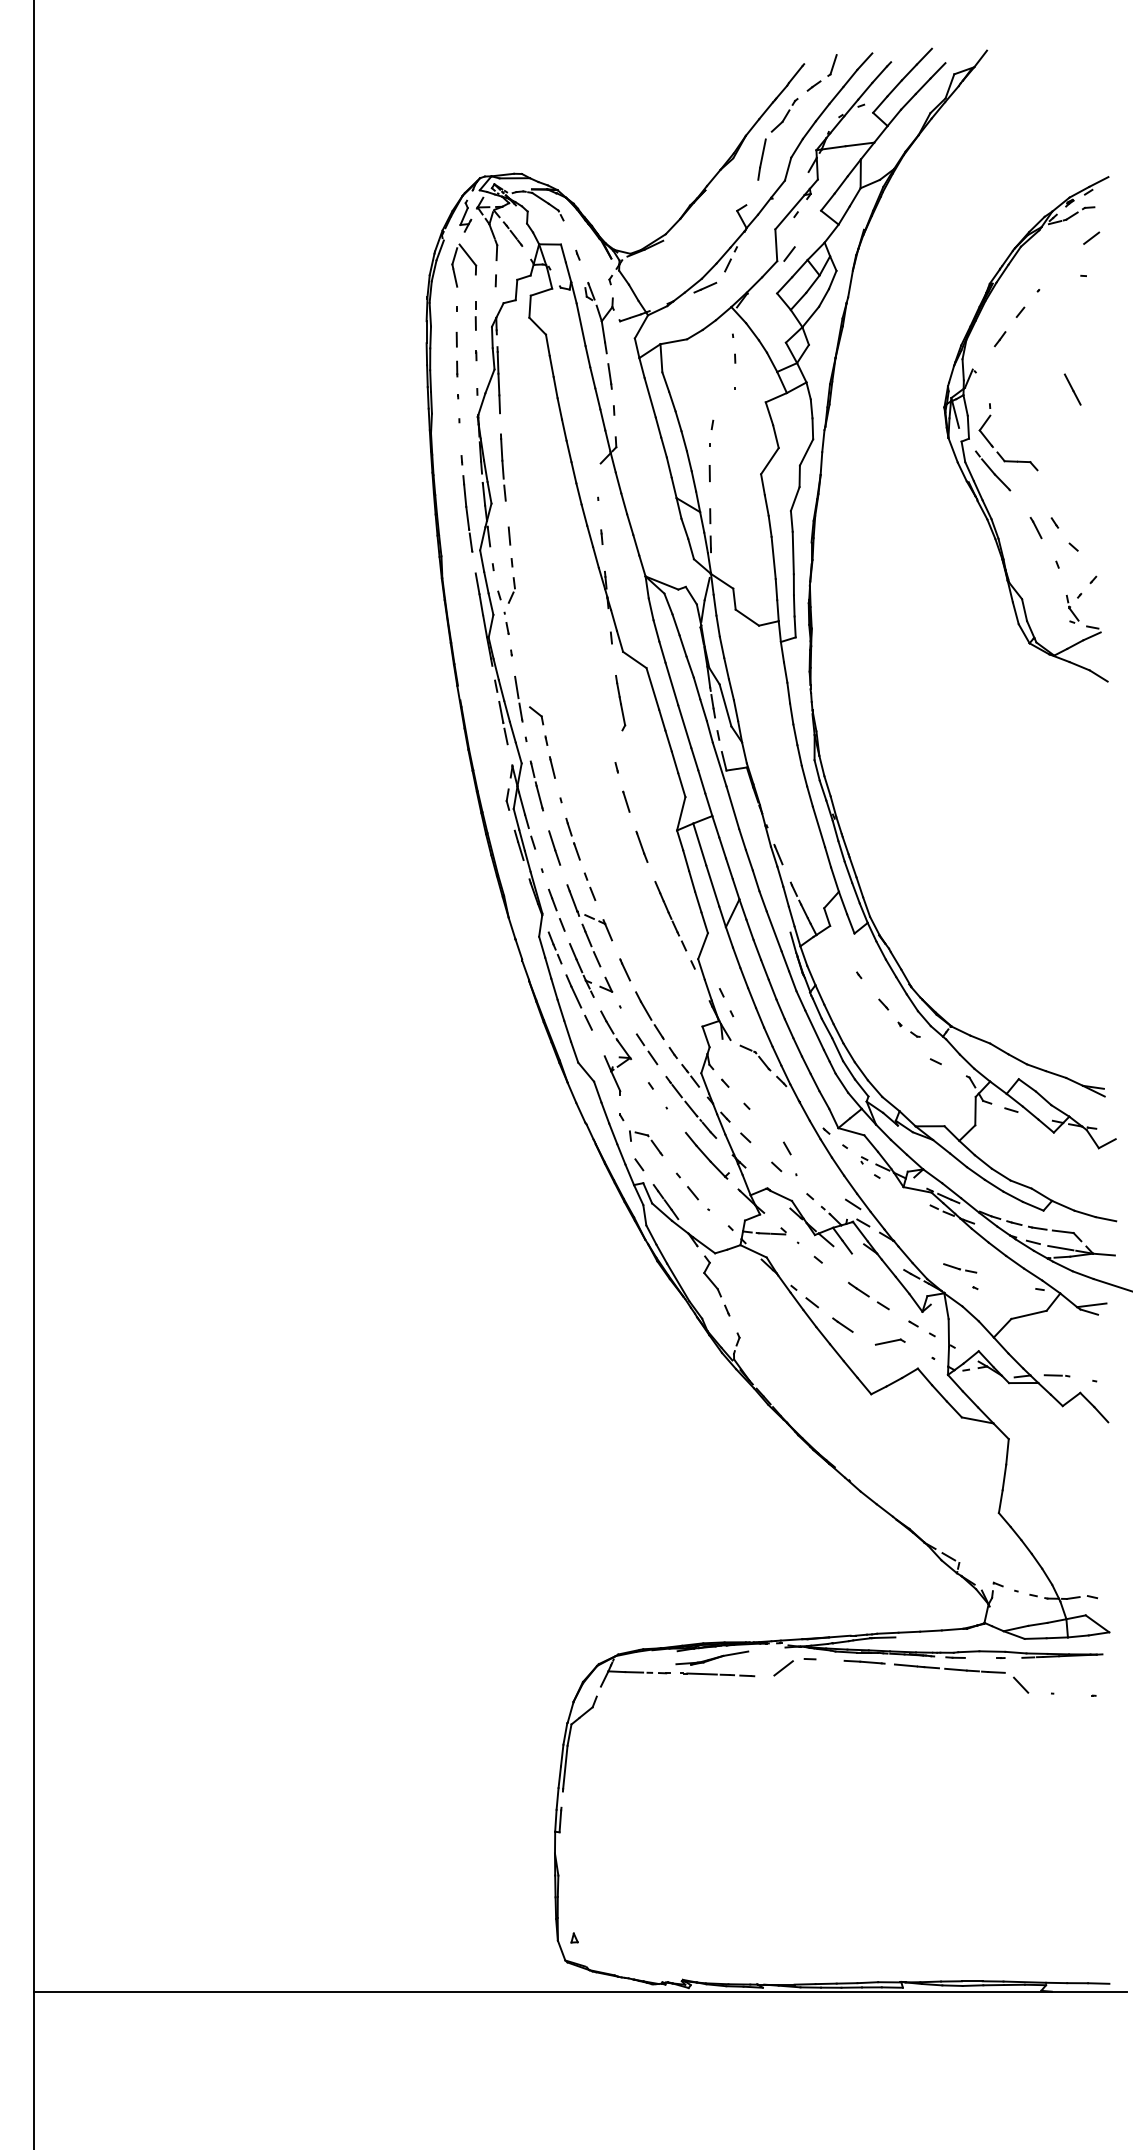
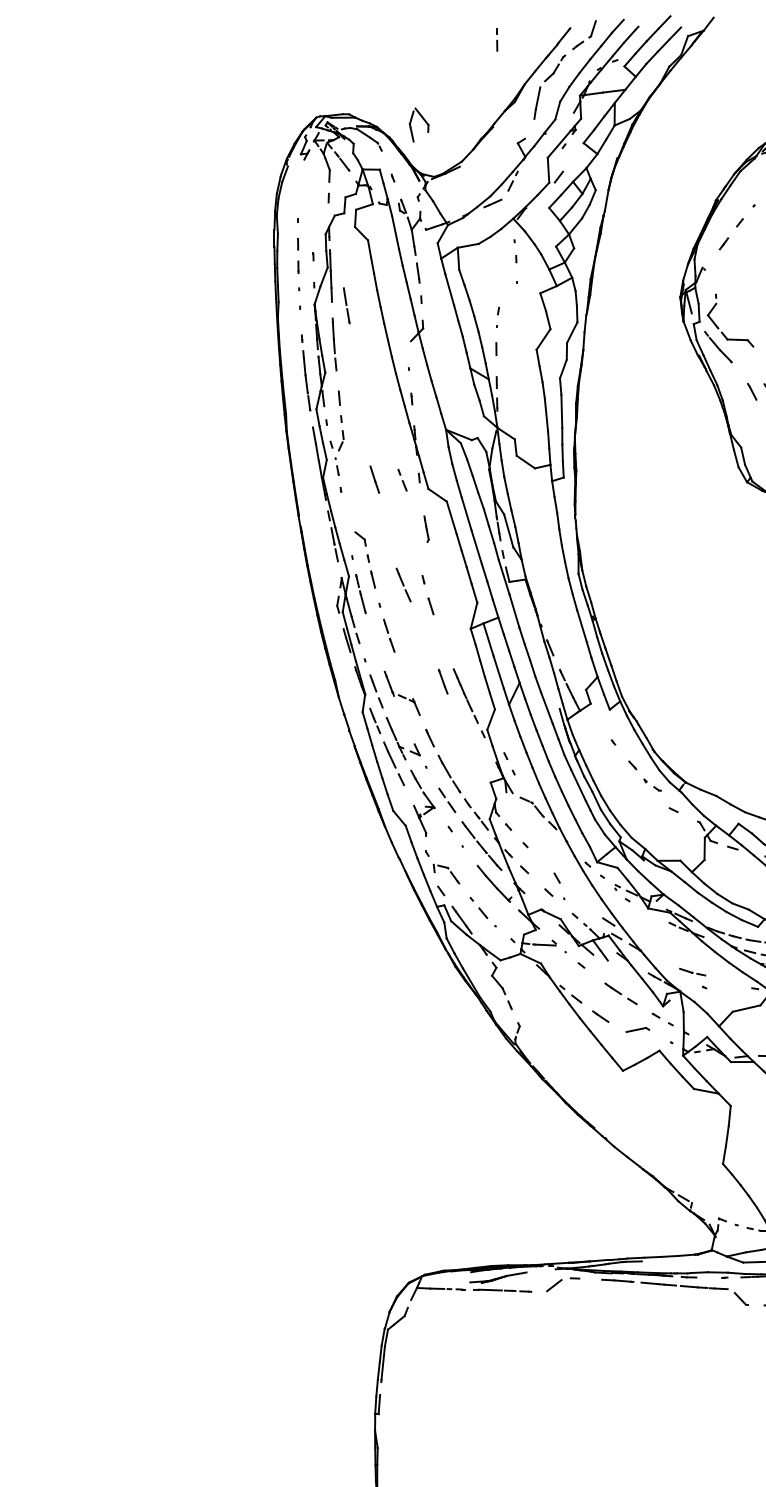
part: (470, 260) -> (424, 121), moved
part: (475, 315) -> (496, 39), moved
line: (518, 698) -> (346, 305), moved
part: (620, 703) -> (426, 529), size x0.6
line: (641, 846) -> (442, 681), moved
line: (554, 847) -> (374, 479), moved
part: (589, 886) -> (402, 480), moved
line: (591, 945) -> (403, 585), moved

